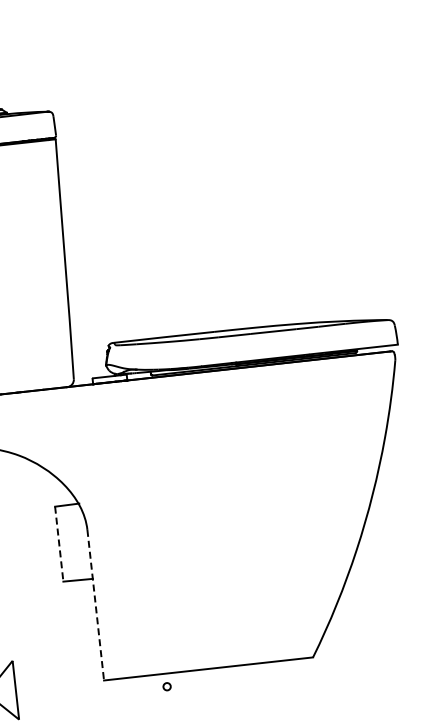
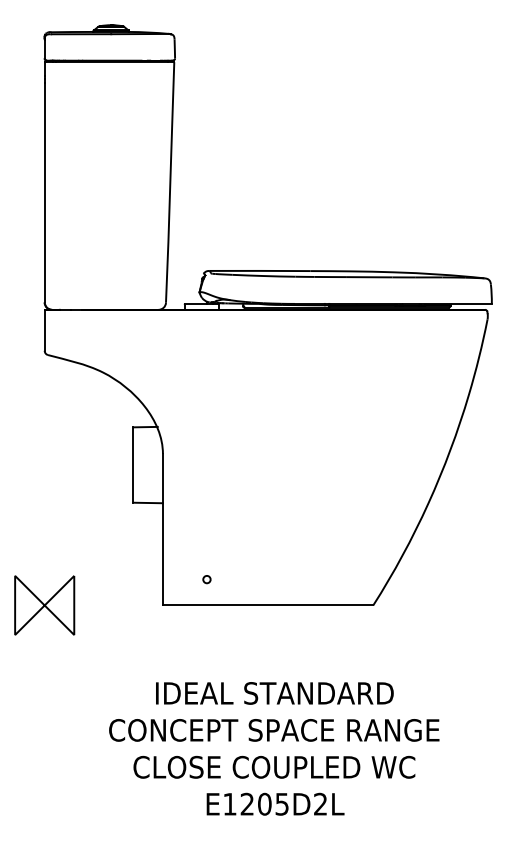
line: (59, 544) -> (133, 465), dashed -> solid
line: (95, 605) -> (162, 529), dashed -> solid
circle: (166, 686) -> (206, 579), moved

